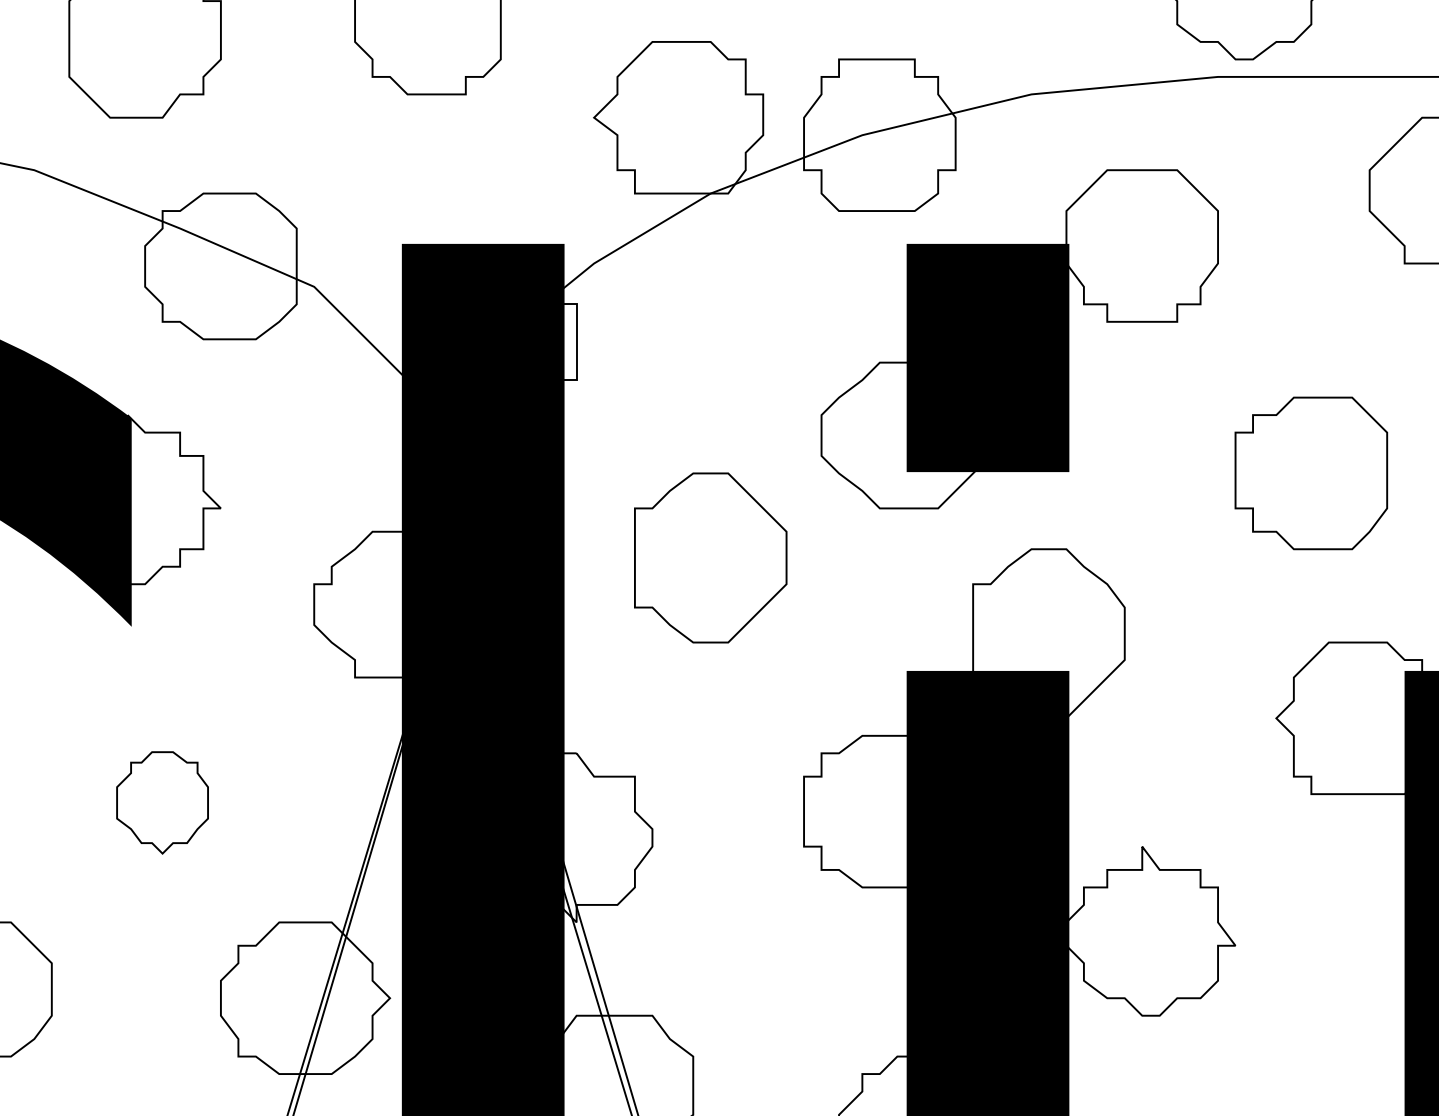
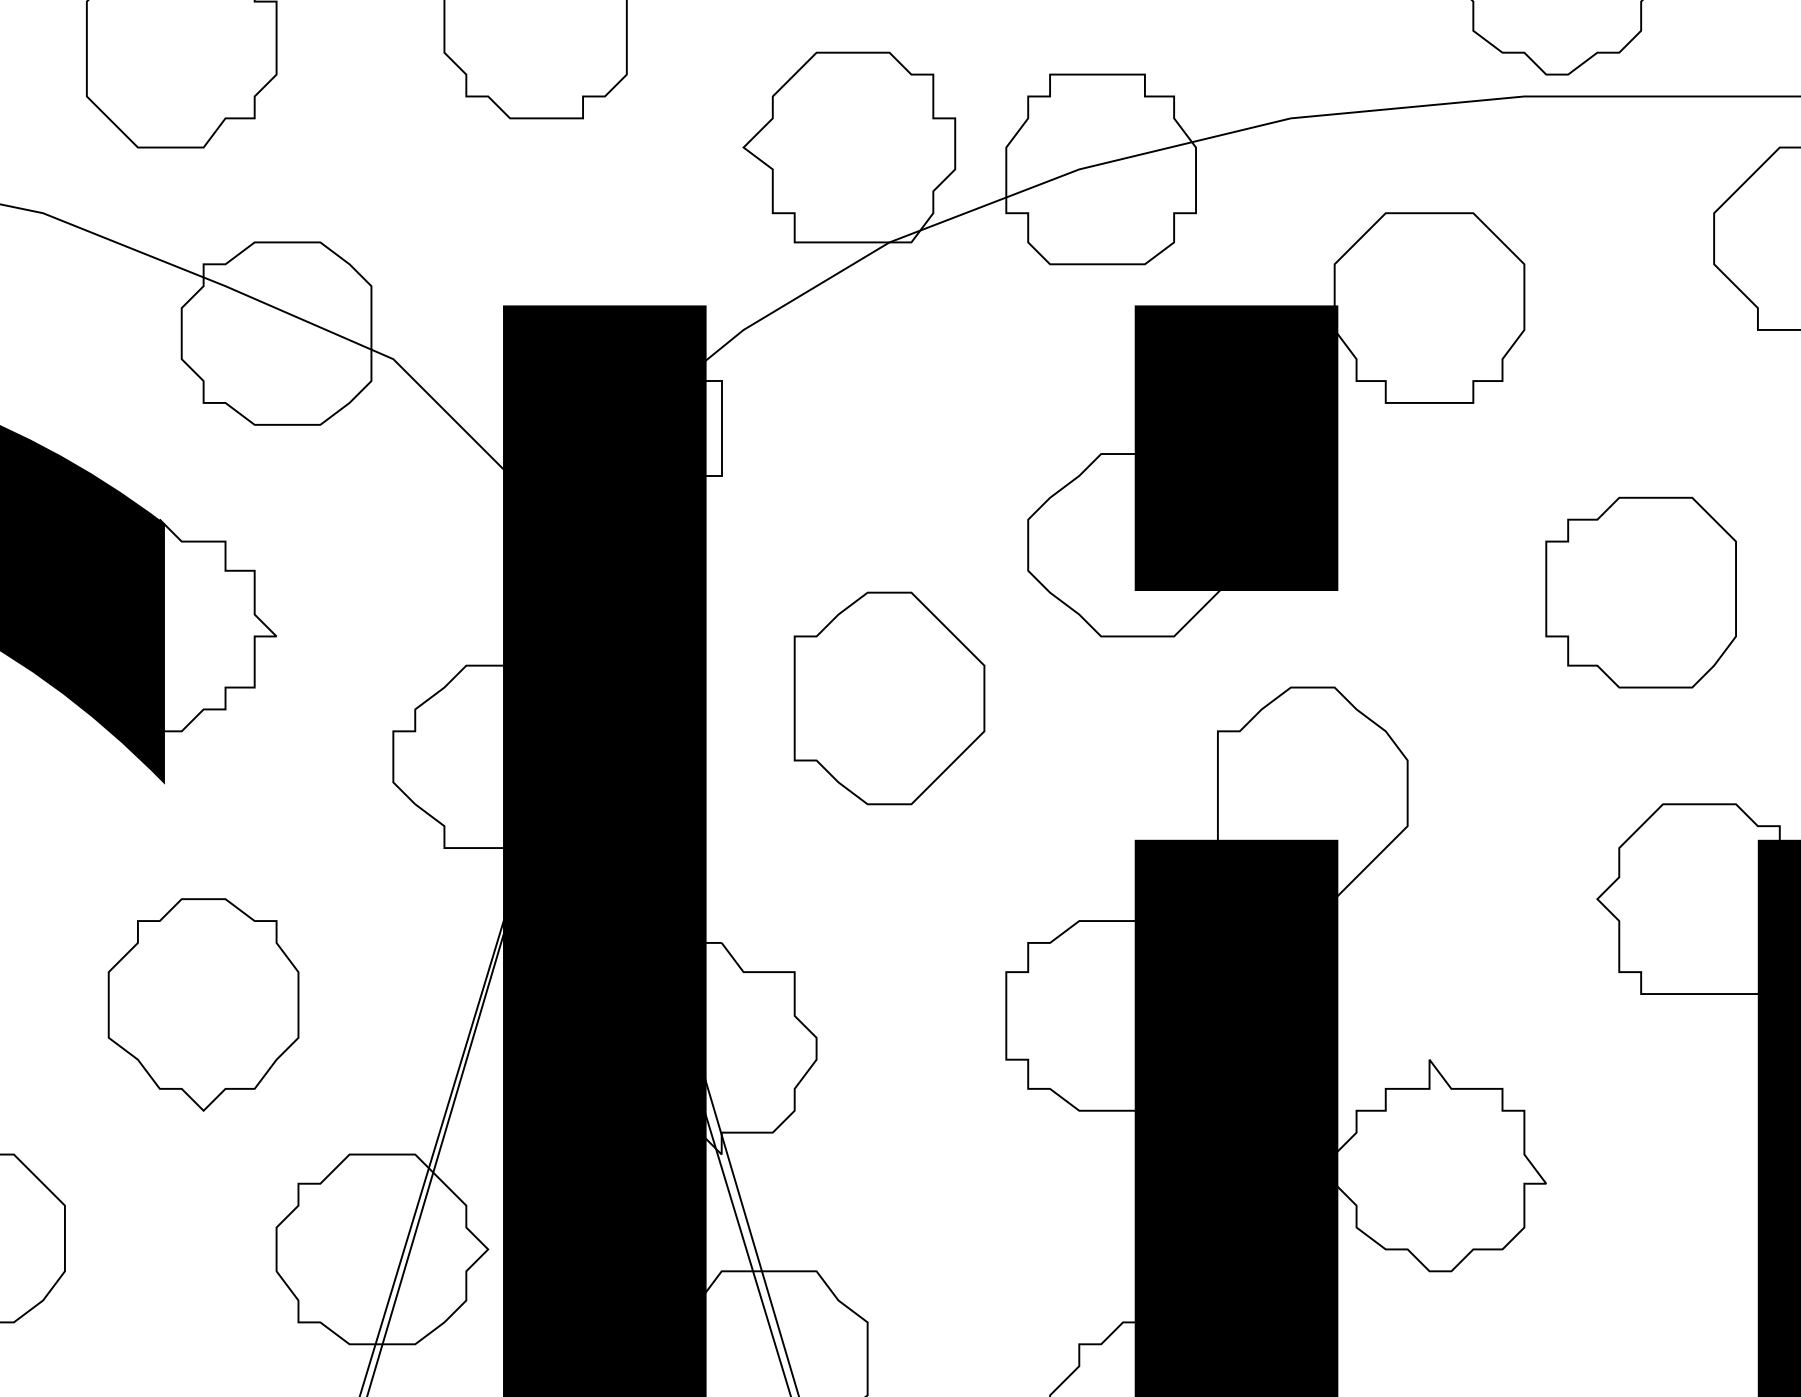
part: (162, 802) -> (203, 1004), size x1.67

